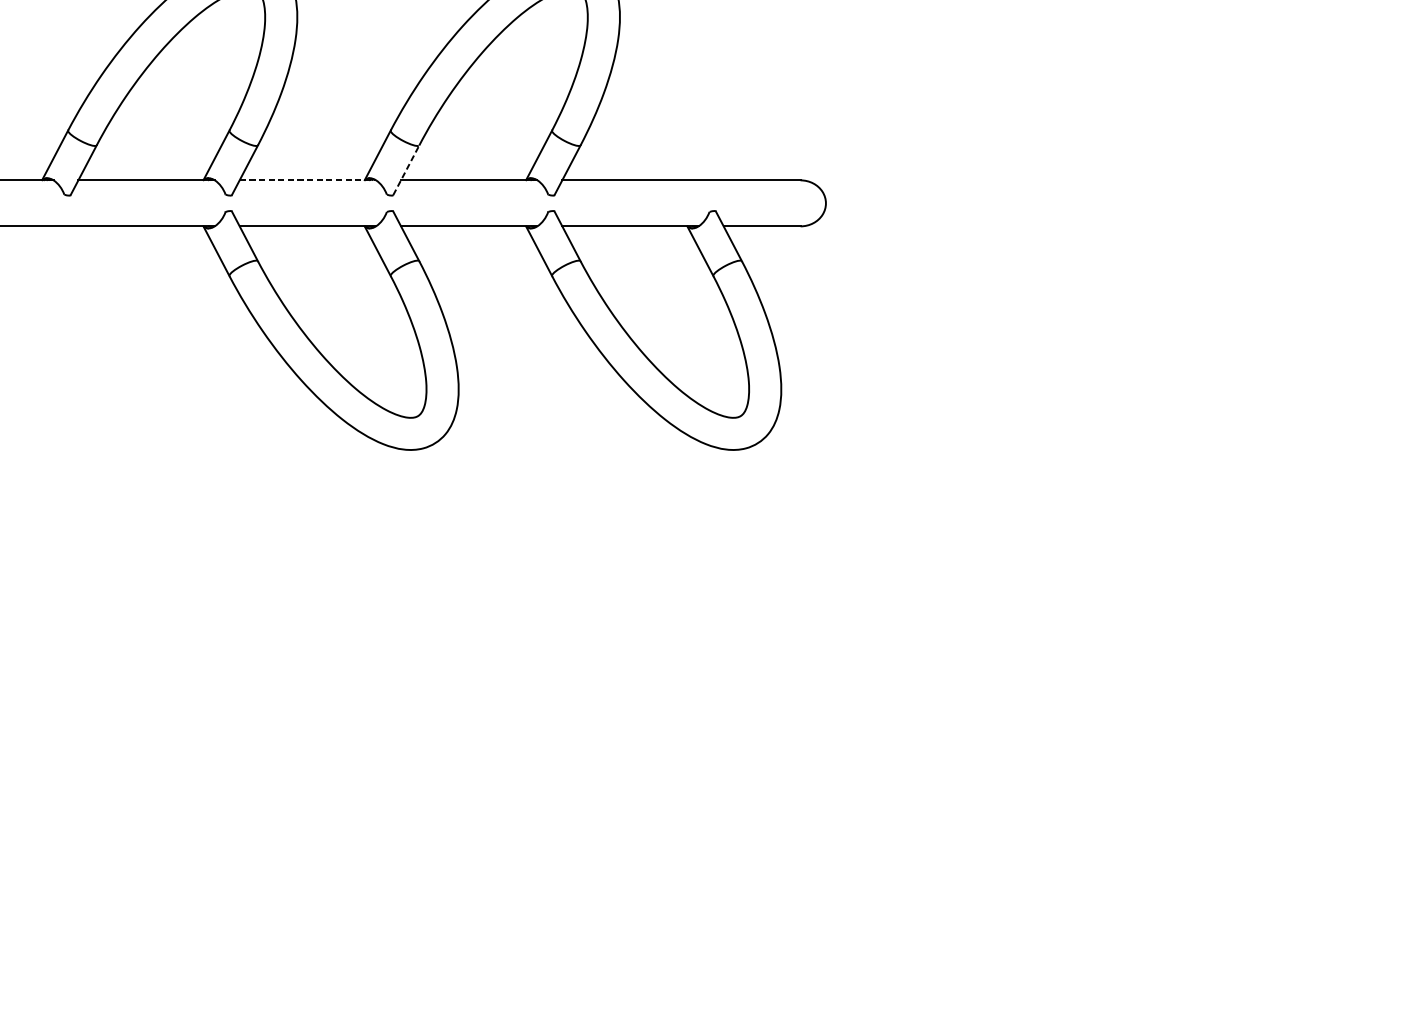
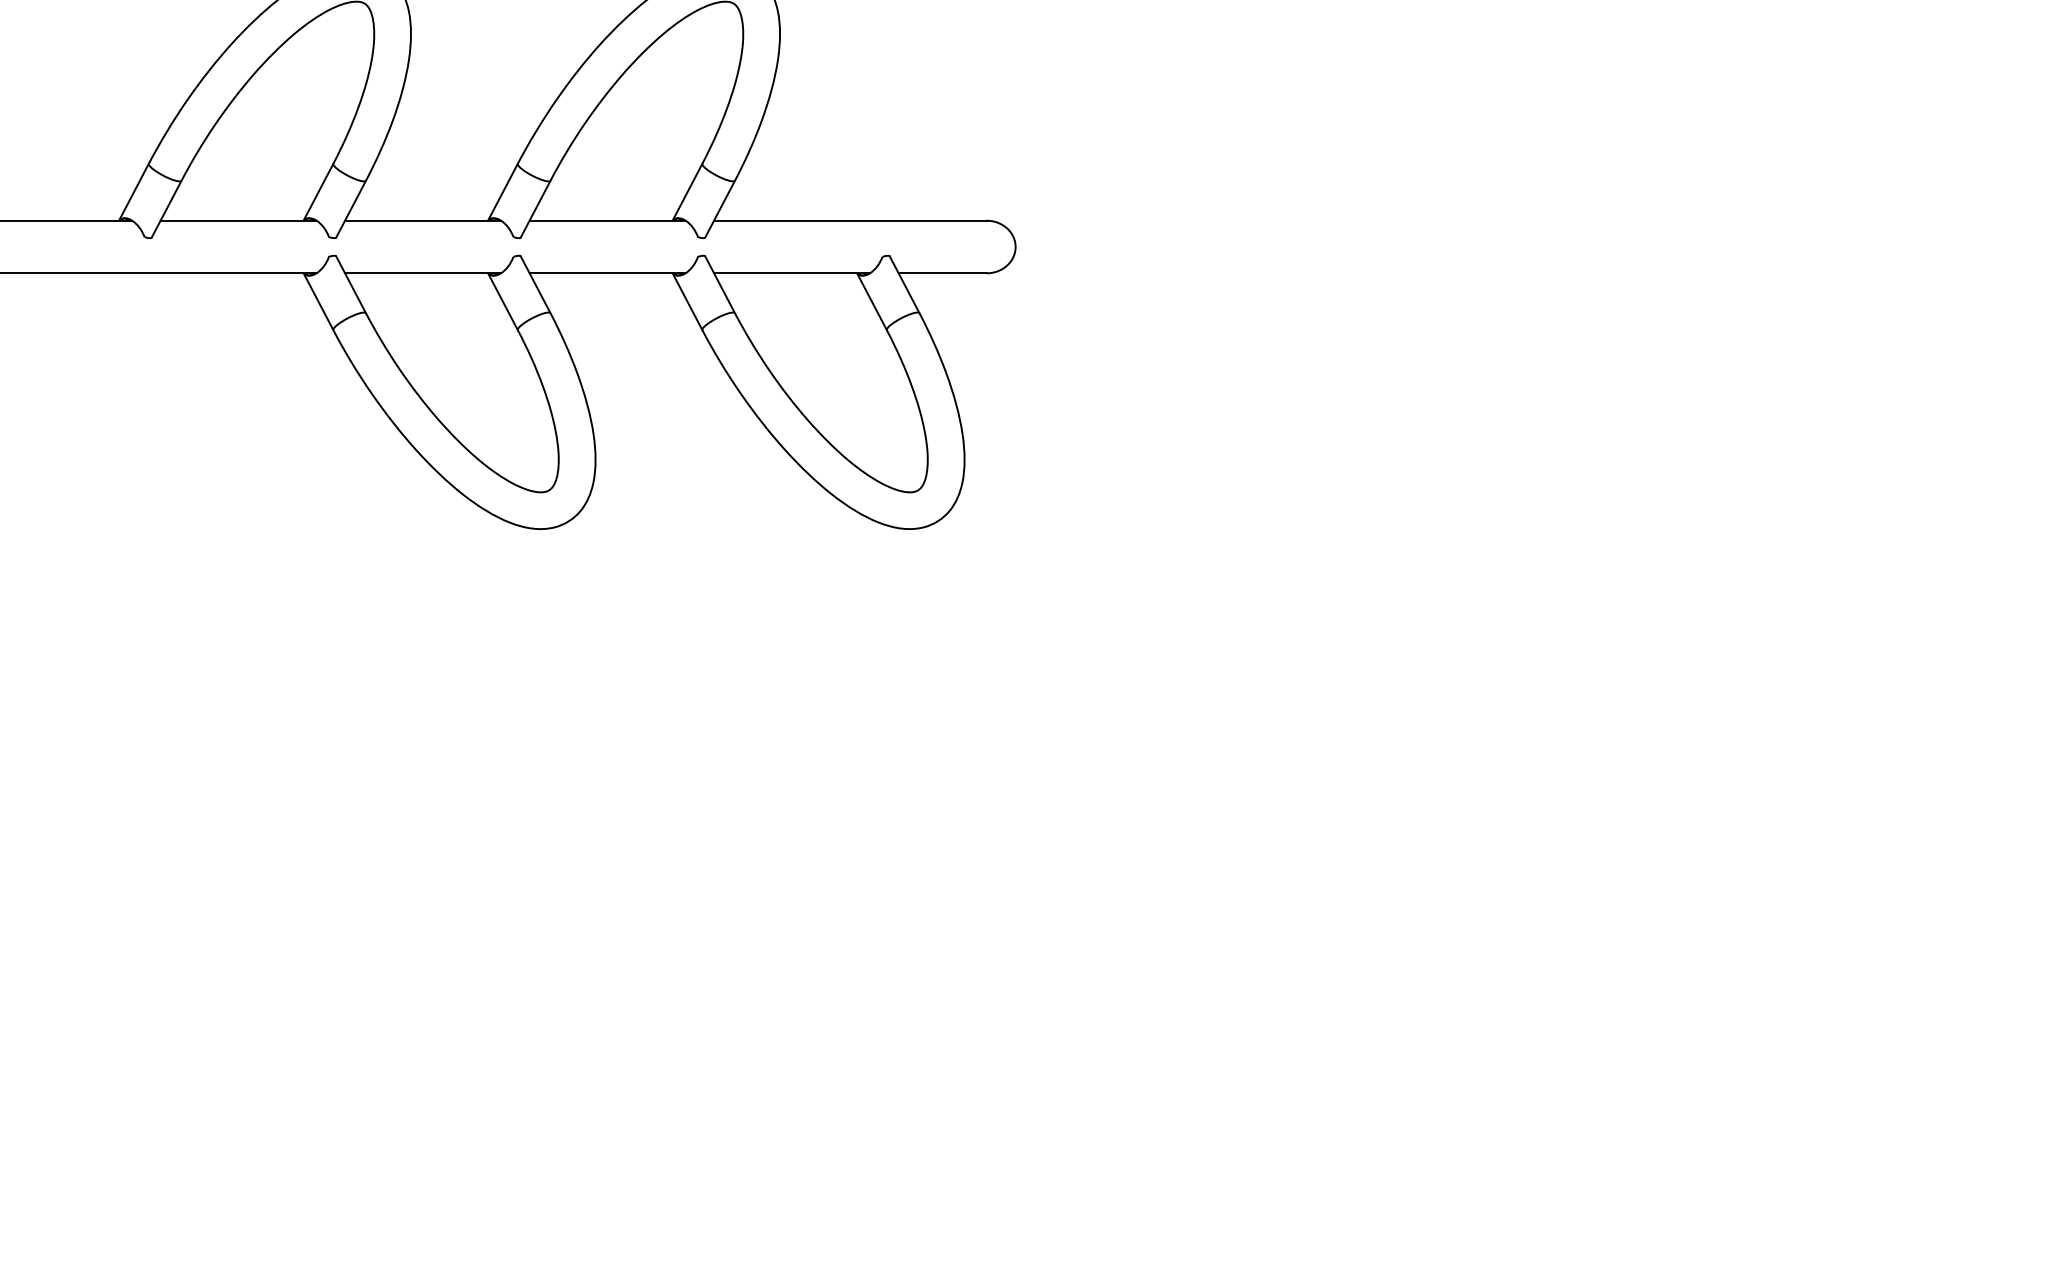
line: (406, 170) -> (535, 209), dashed -> solid
line: (308, 180) -> (423, 220), dashed -> solid

